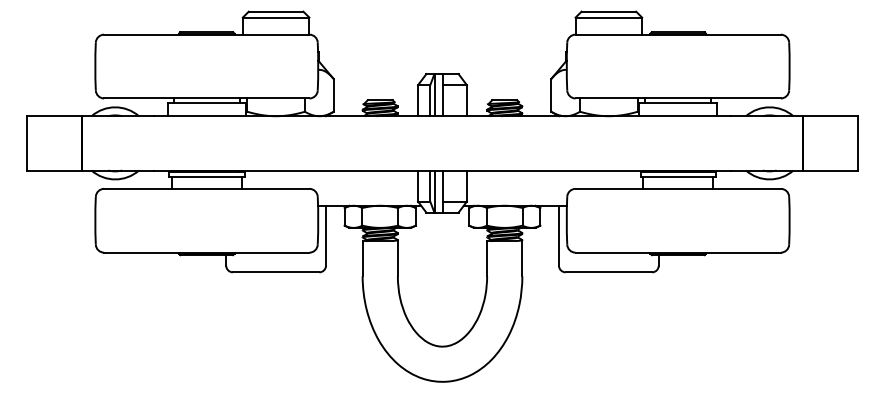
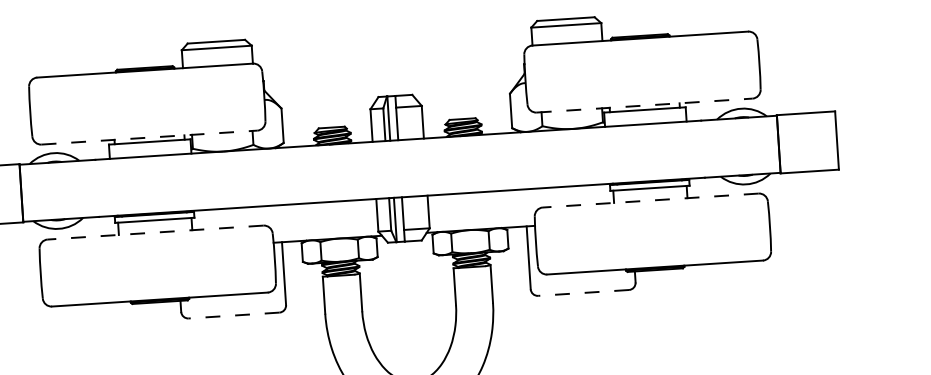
line: (206, 98) -> (149, 137), solid -> dashed
line: (678, 98) -> (644, 105), solid -> dashed
line: (206, 188) -> (155, 232), solid -> dashed
line: (678, 188) -> (651, 200), solid -> dashed
line: (275, 272) -> (233, 315), solid -> dashed
line: (608, 272) -> (583, 293), solid -> dashed

